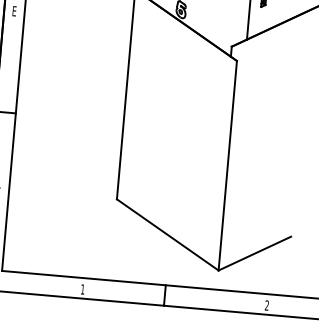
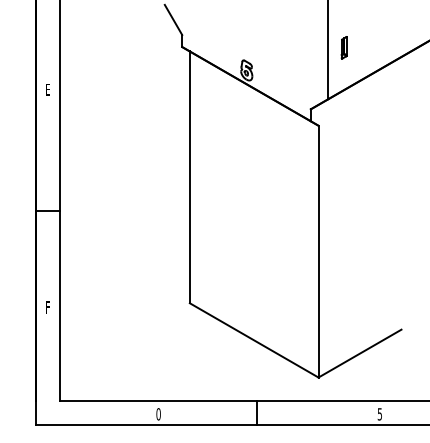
text: (82, 289) -> (158, 414), 1 -> 0
text: (266, 305) -> (379, 414), 2 -> 5

